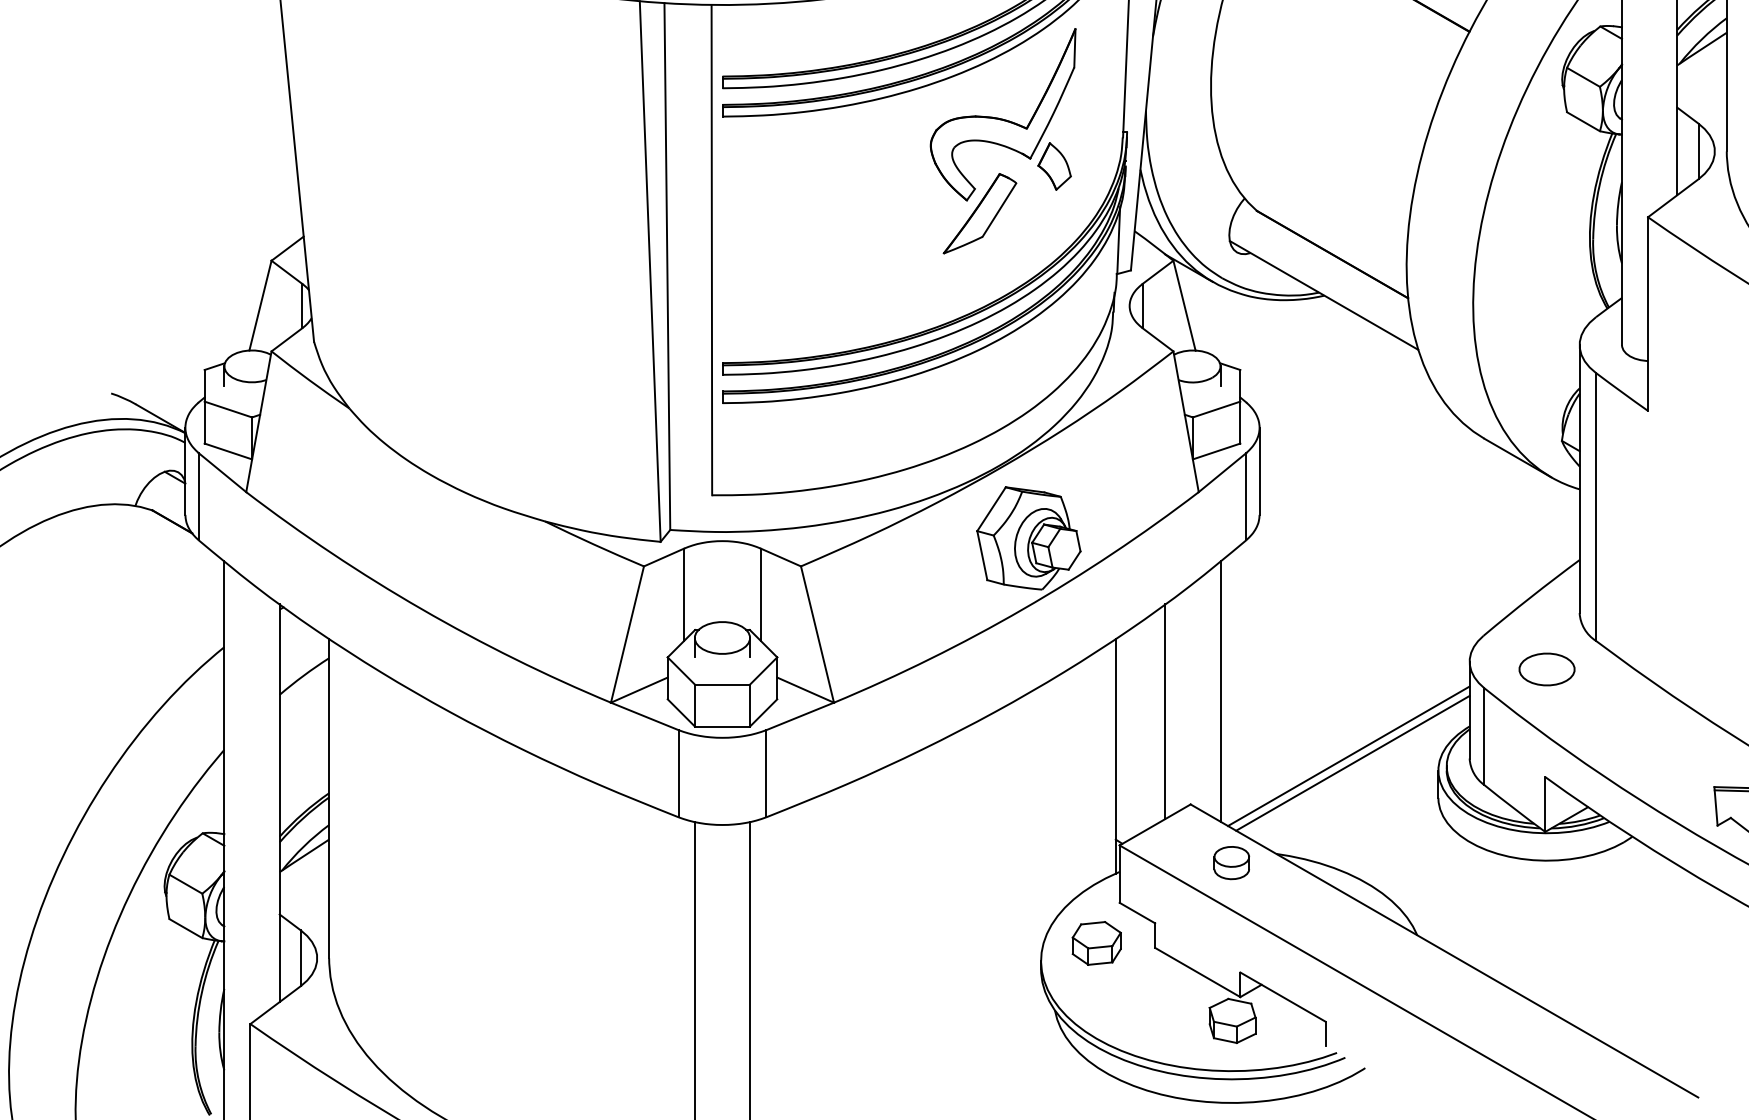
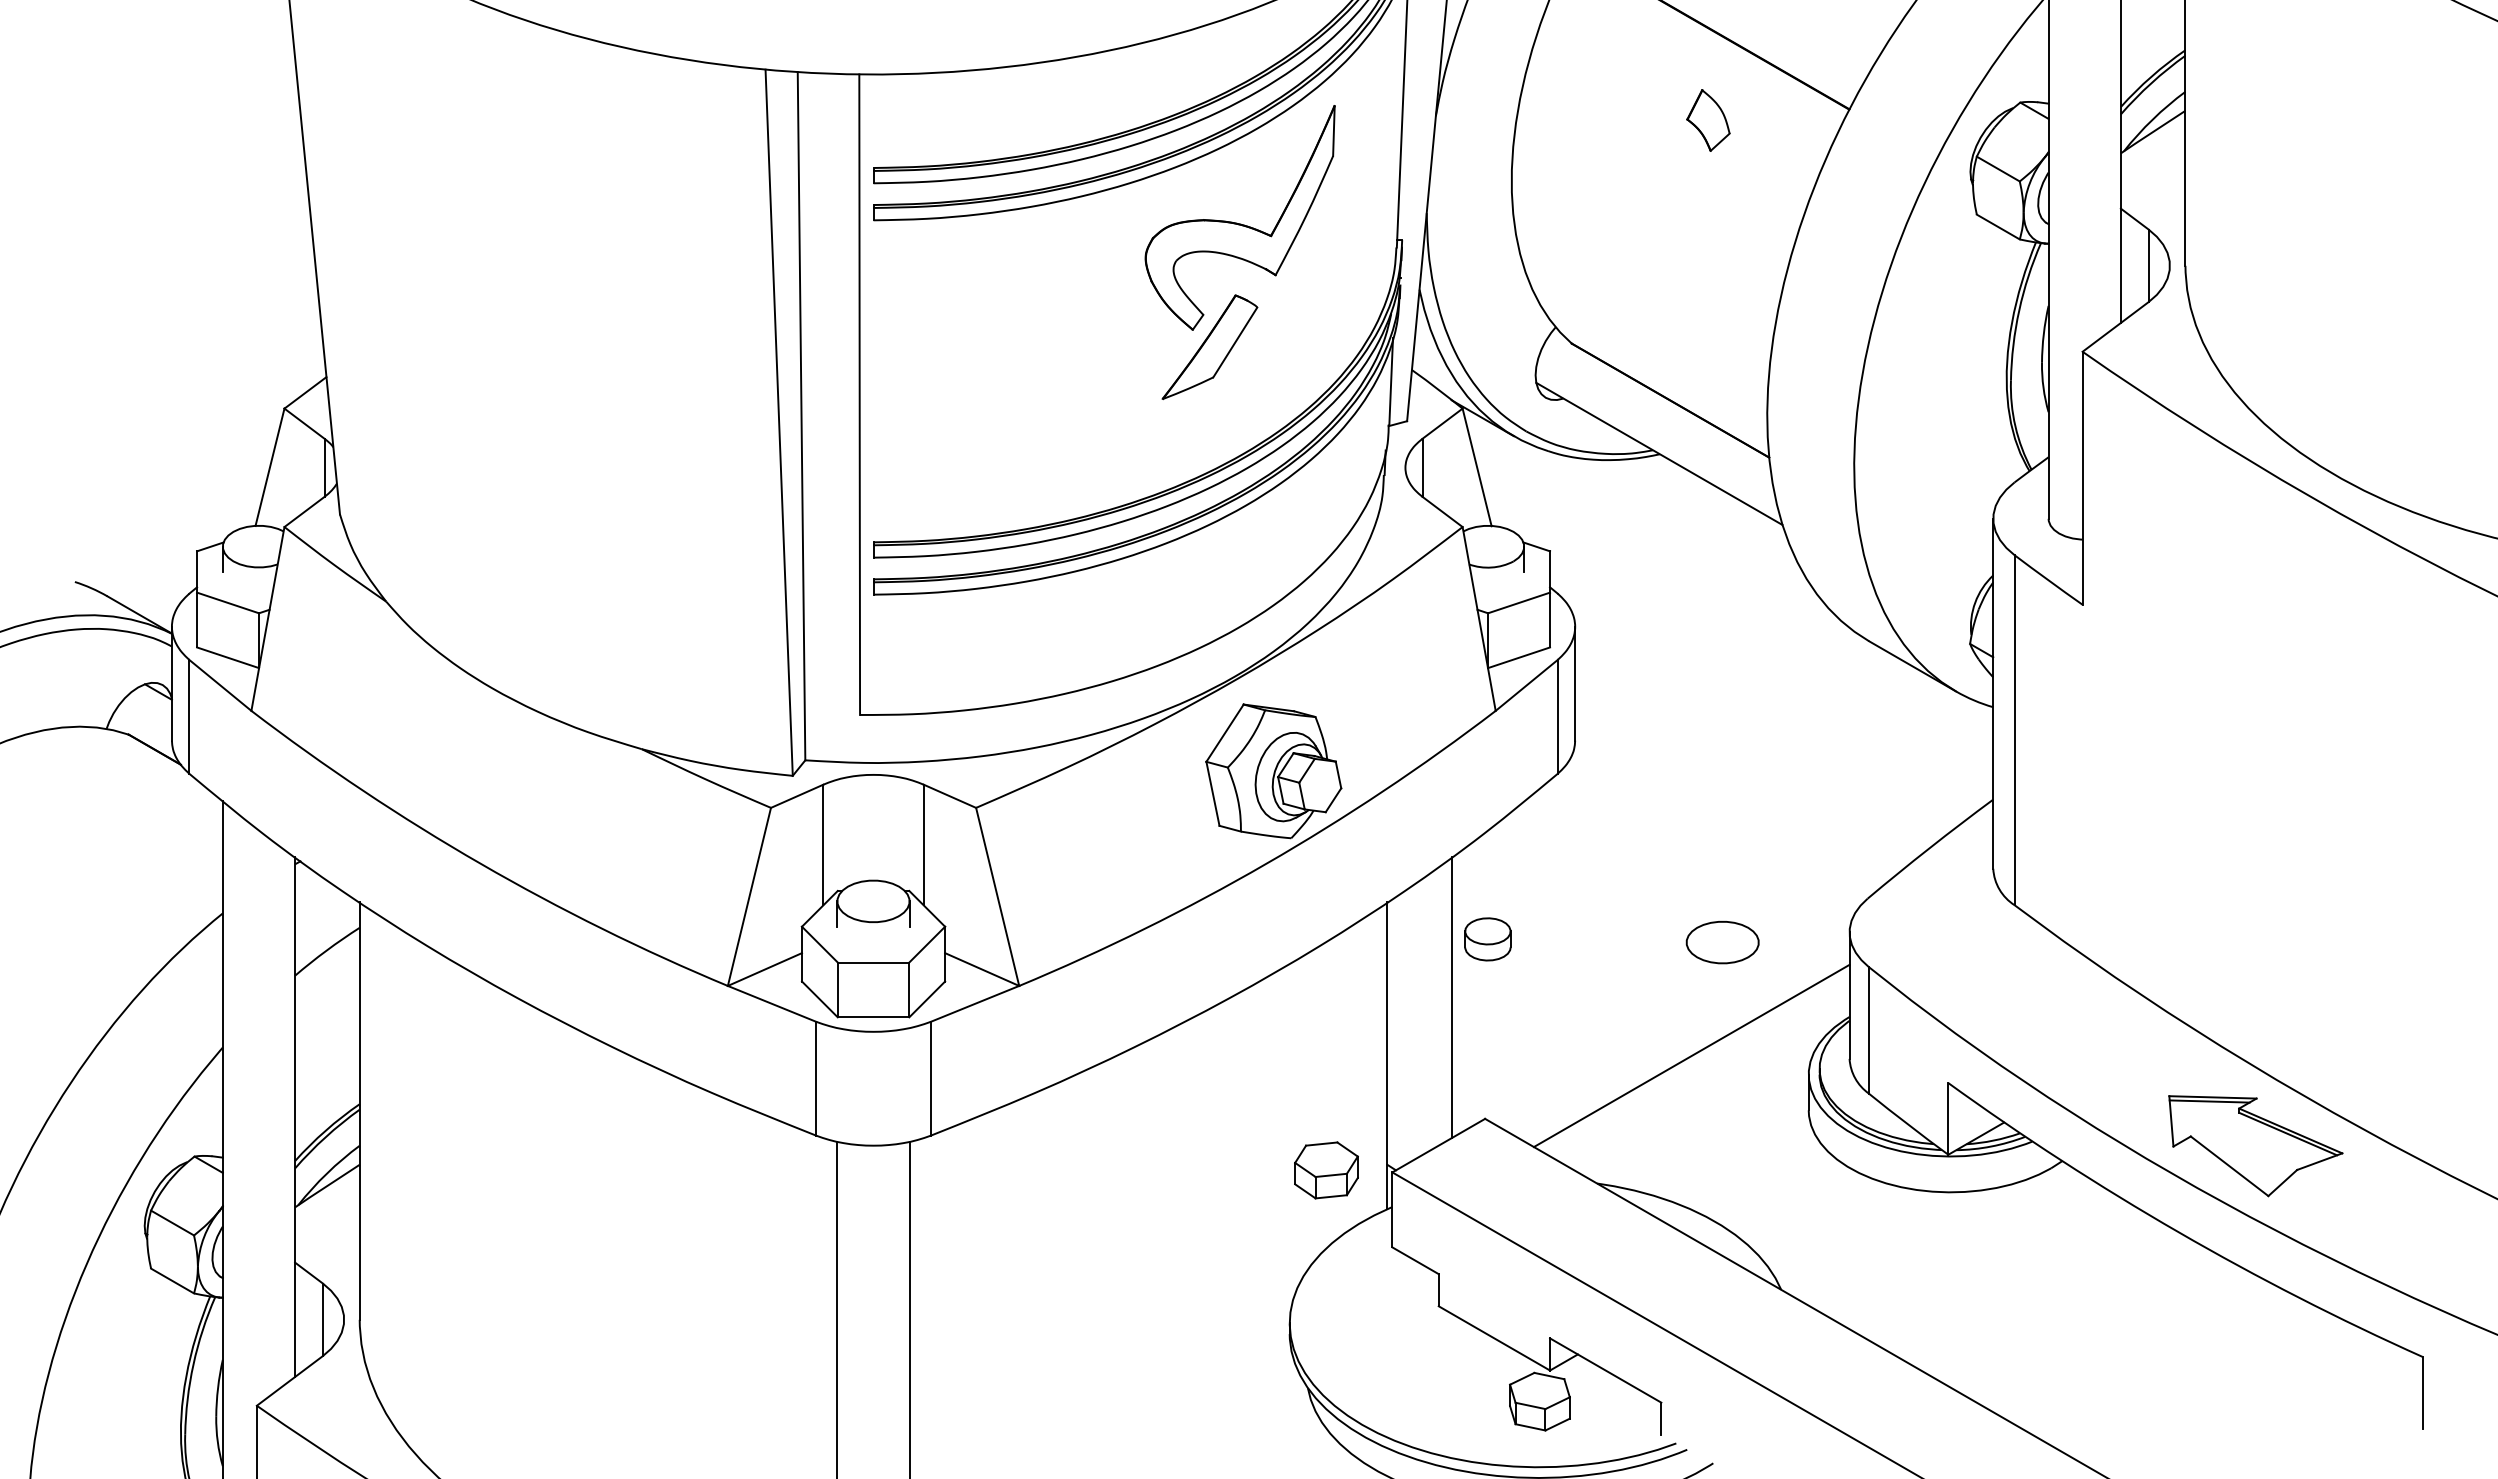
part: (1054, 166) -> (1708, 120), moved
part: (1546, 669) -> (1722, 942), moved
line: (1220, 691) -> (1524, 971), removed
line: (1352, 763) -> (1696, 1065), removed
part: (1231, 863) -> (1487, 939), moved
part: (1096, 943) -> (1326, 1170), moved

